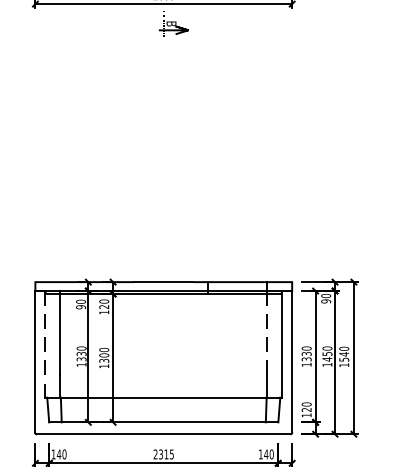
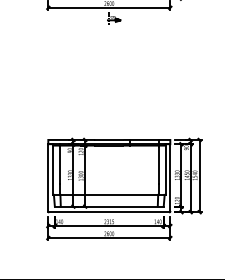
line: (267, 333) -> (158, 164), dashed -> solid
line: (46, 346) -> (53, 170), dashed -> solid

